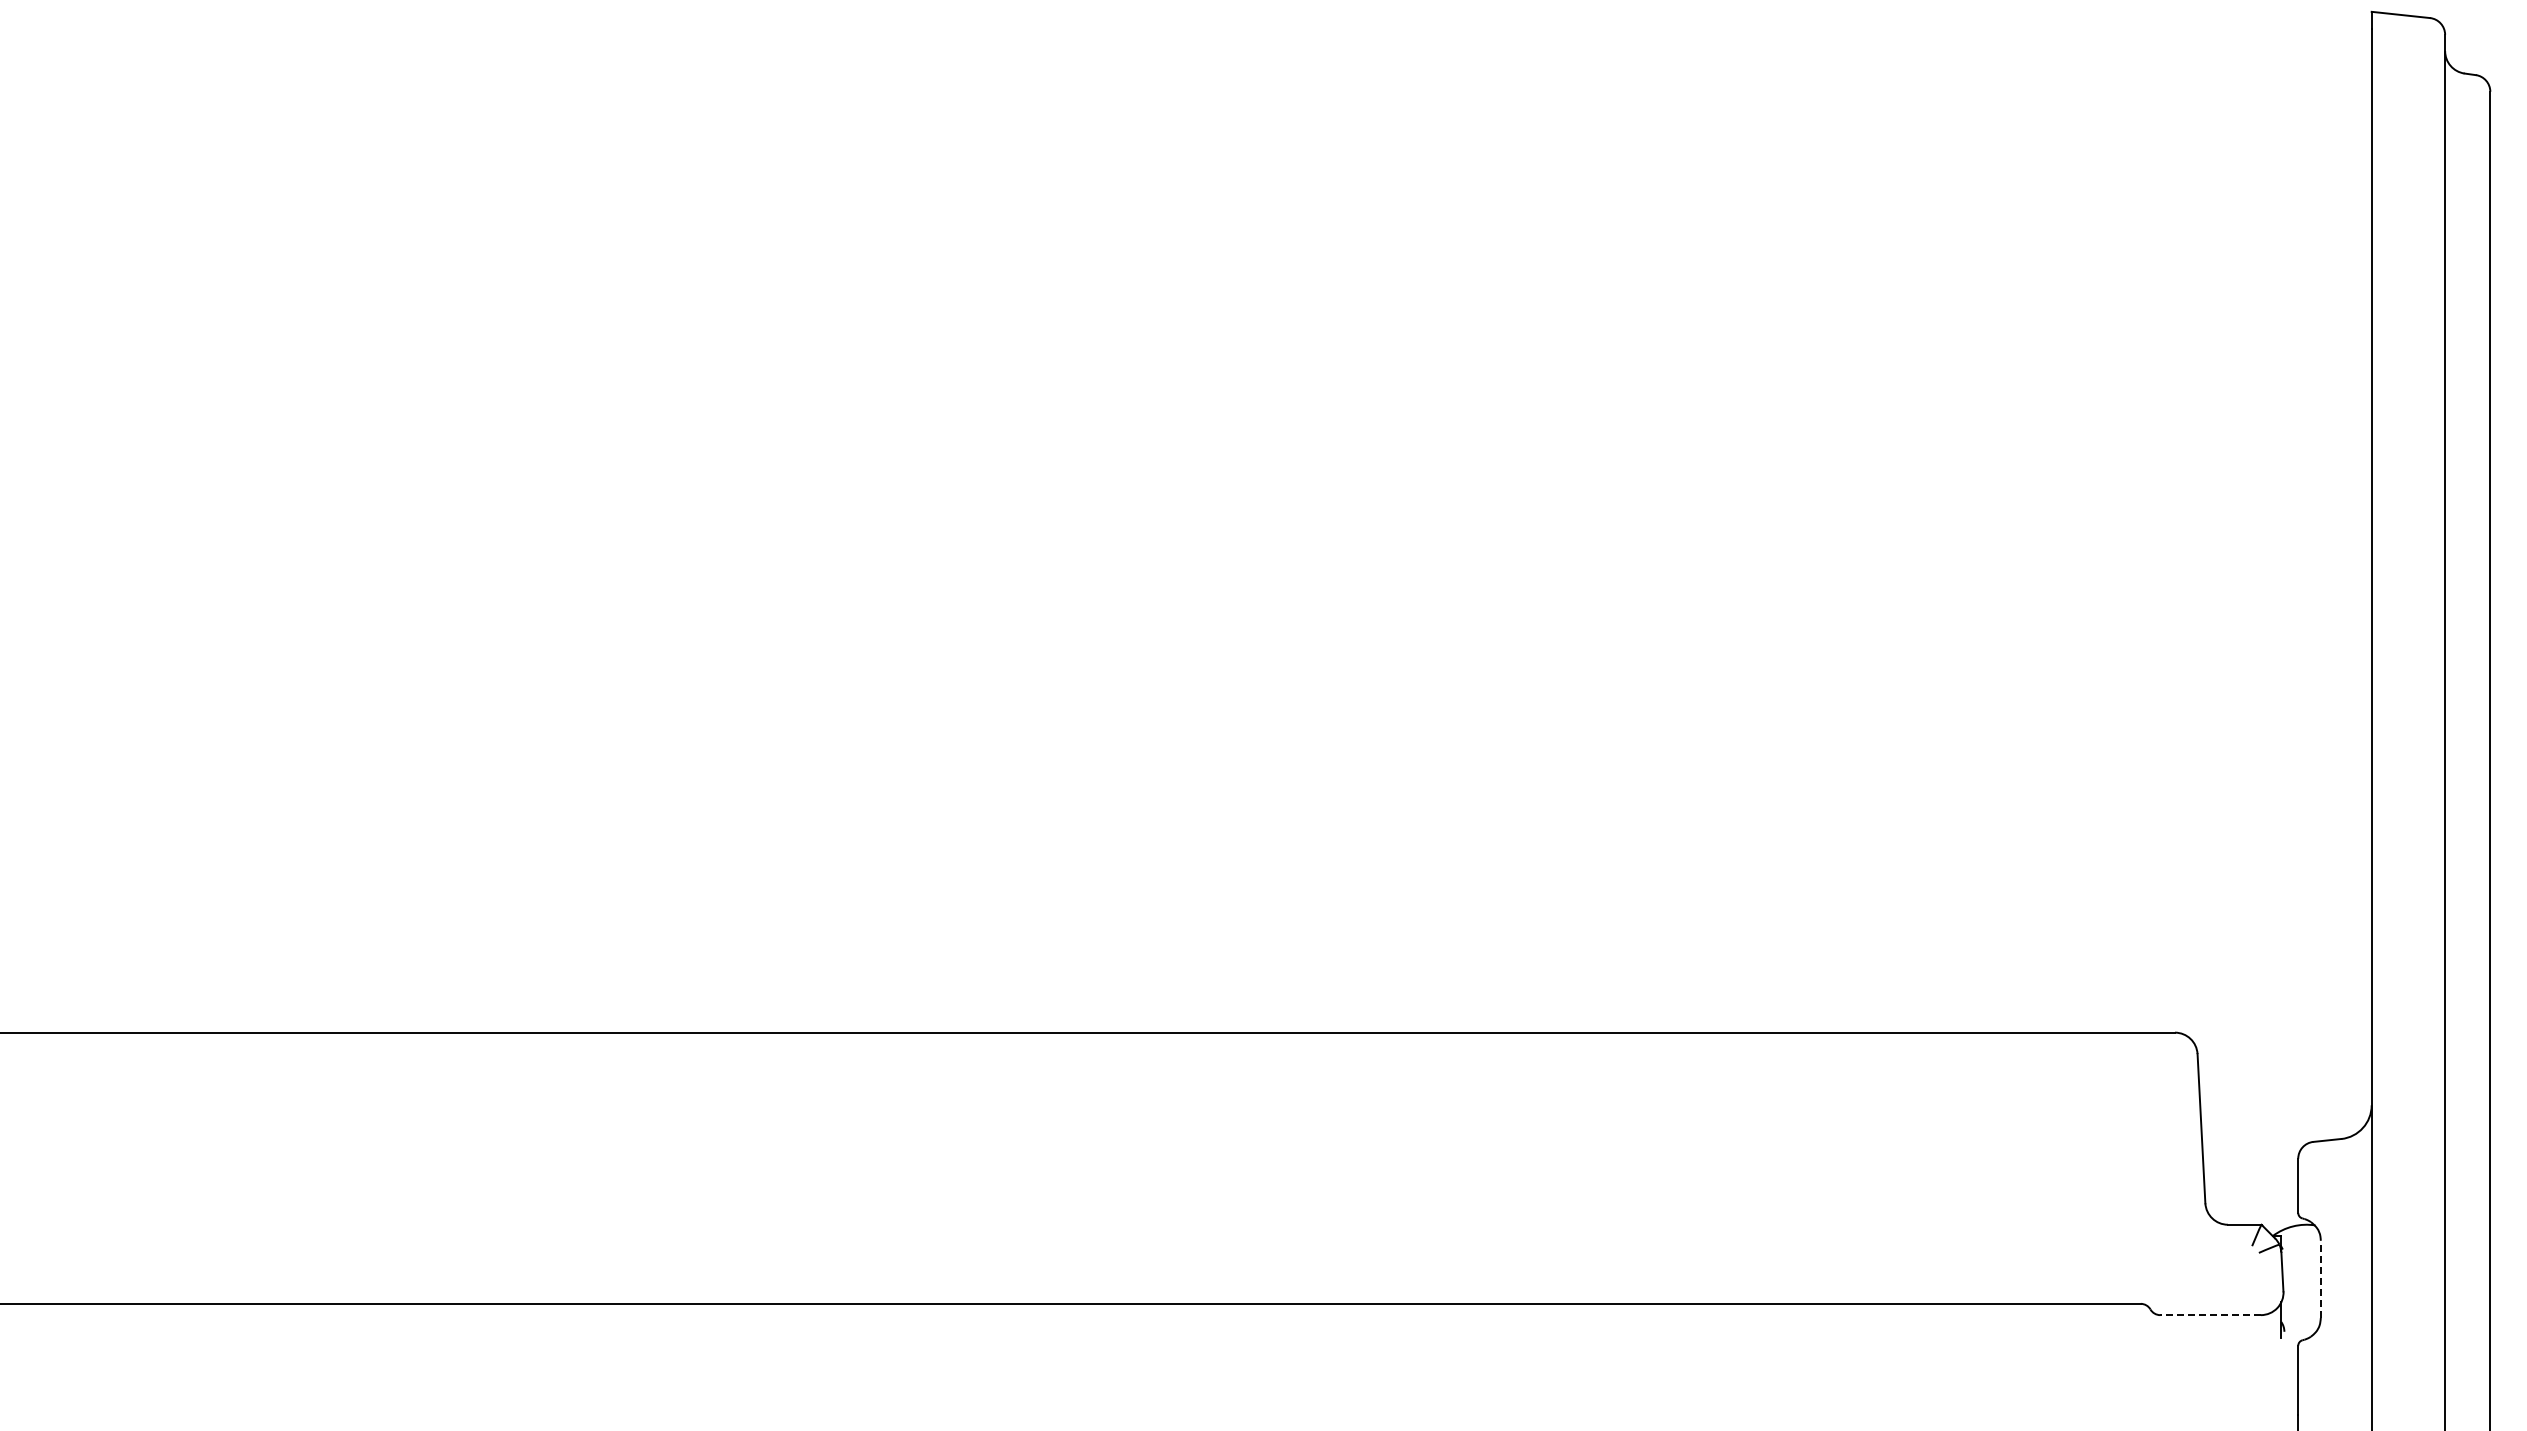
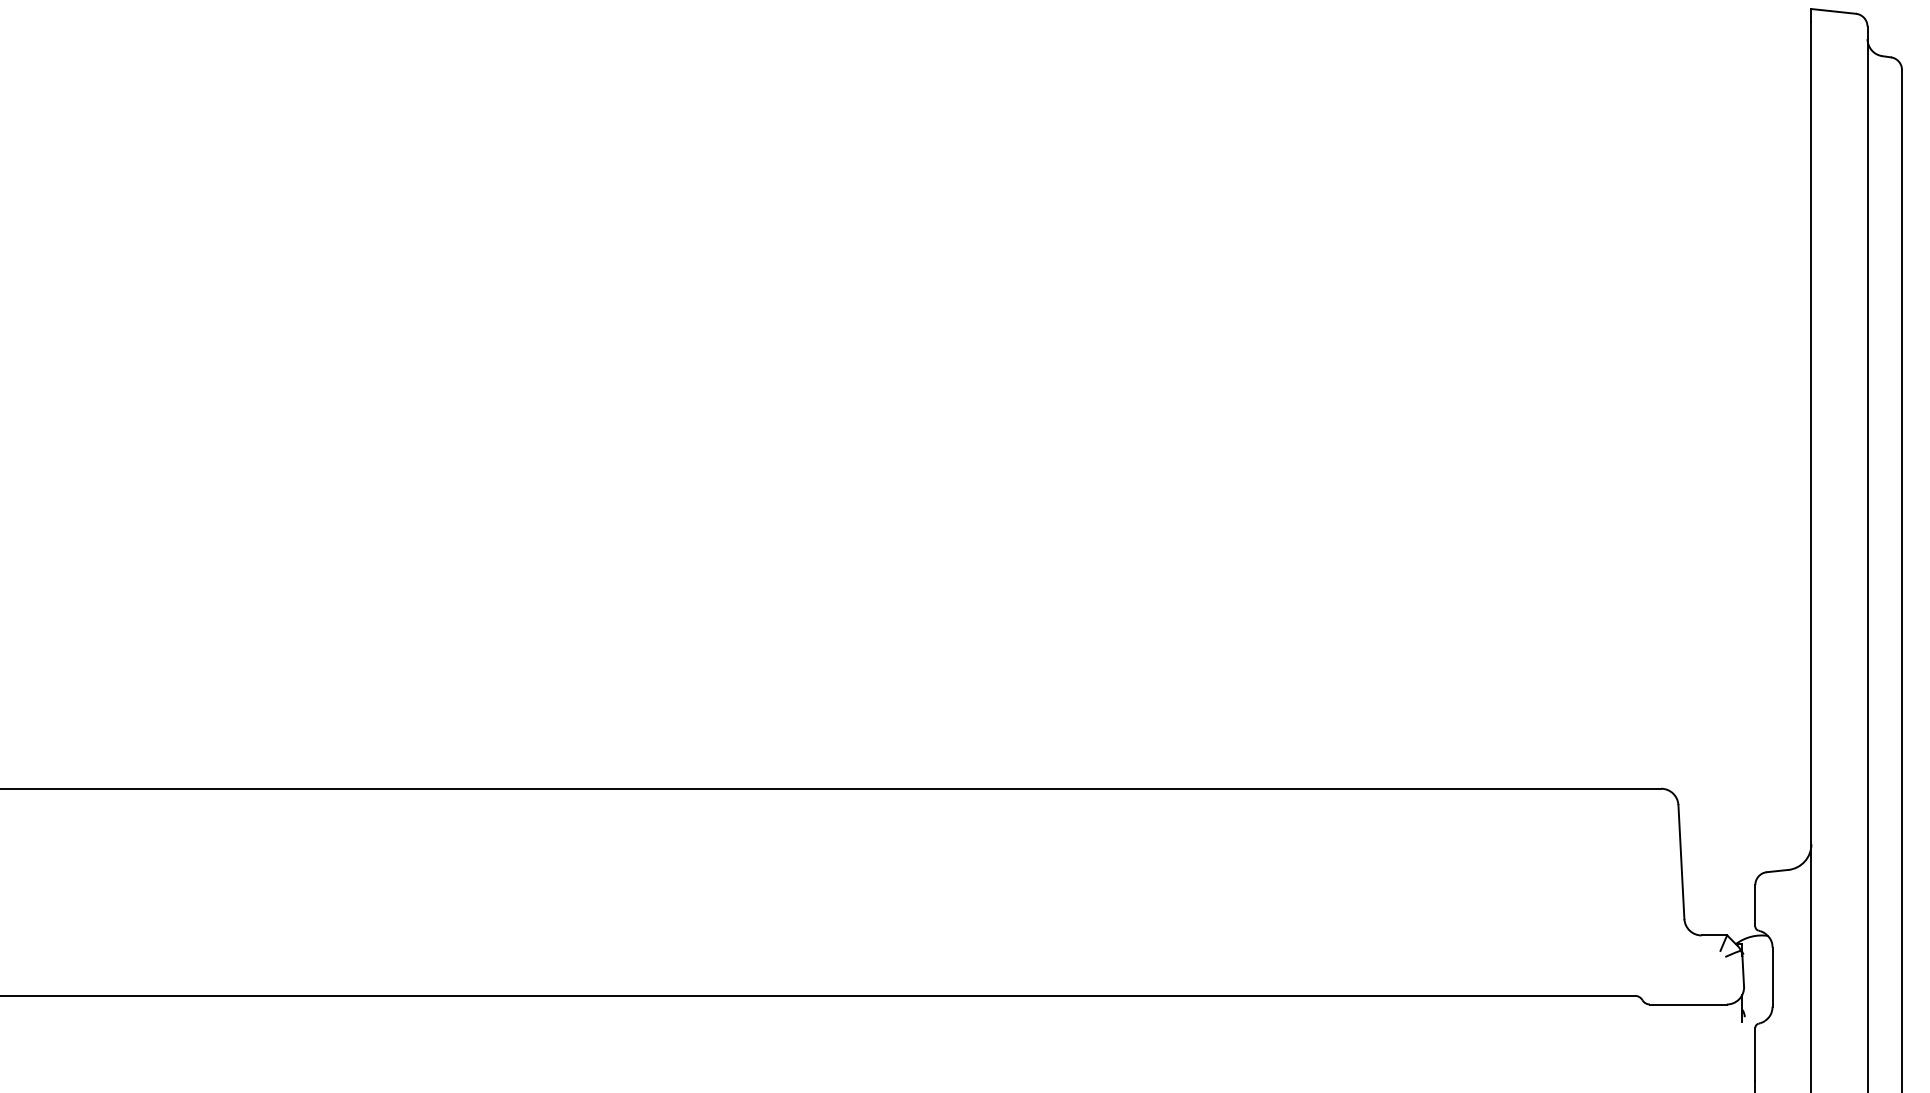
line: (2320, 1279) -> (1772, 977), dashed -> solid
line: (2210, 1315) -> (1688, 1004), dashed -> solid

